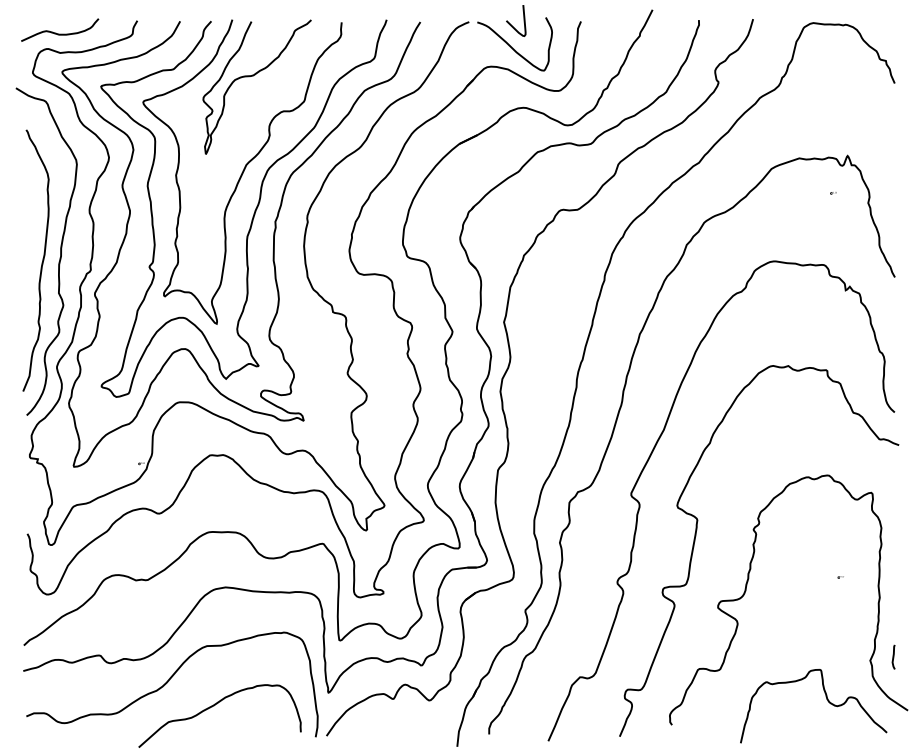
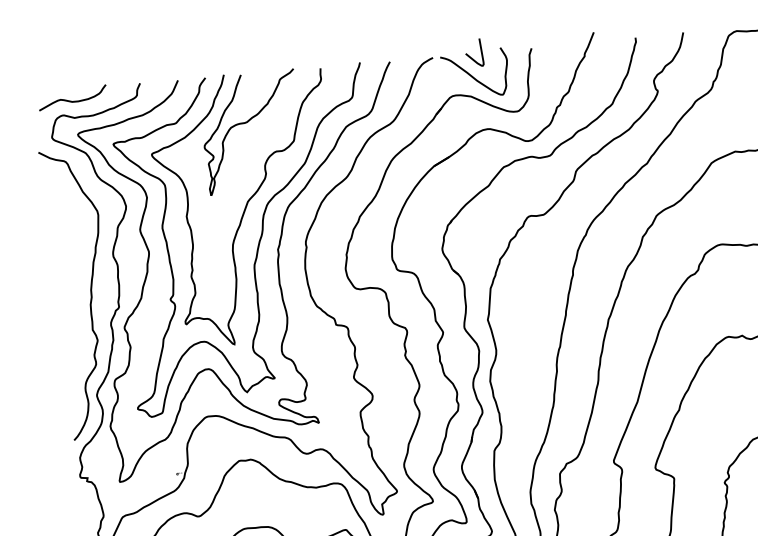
curve: (41, 262) -> (74, 304), removed

